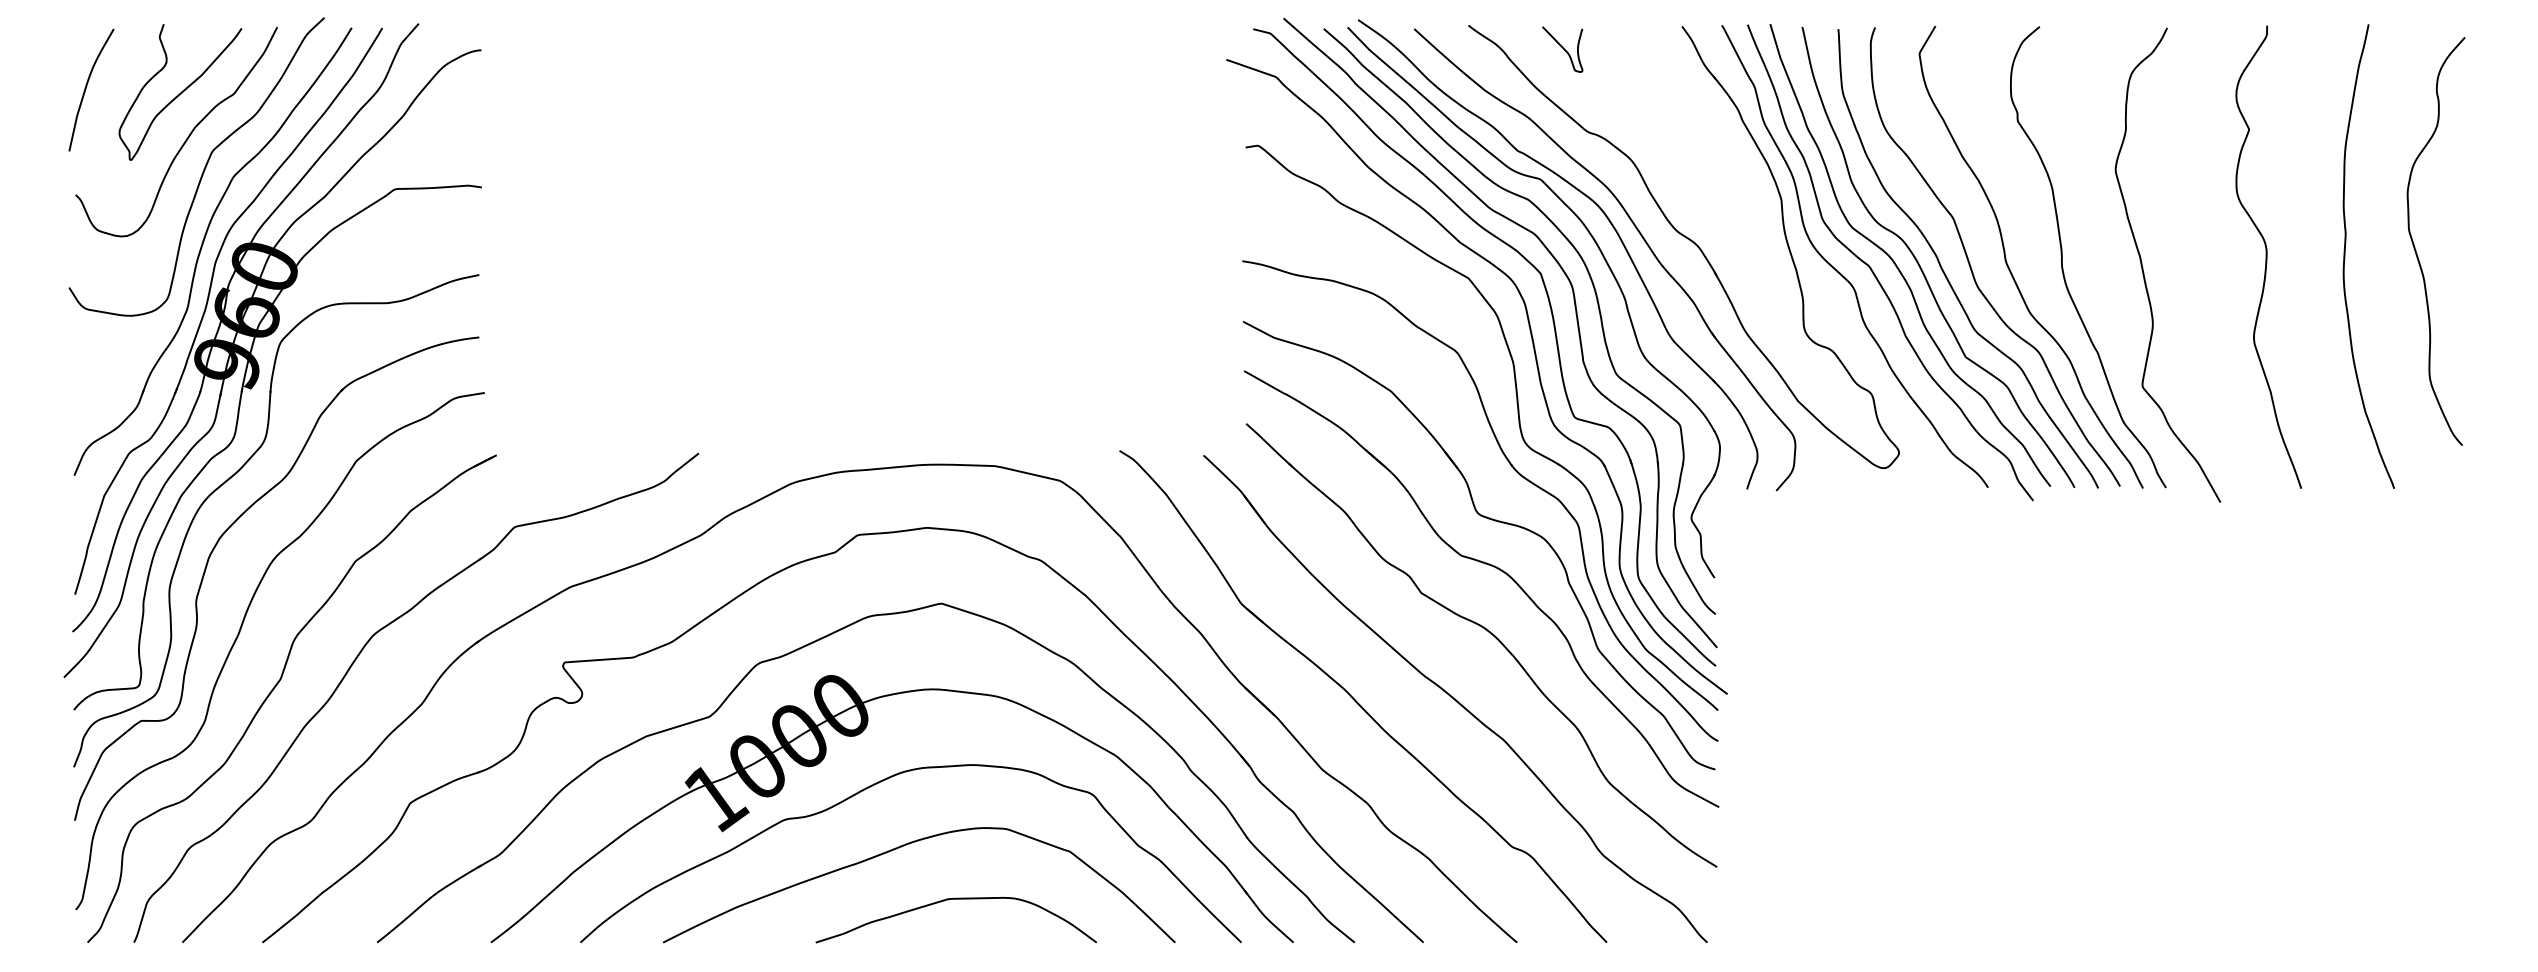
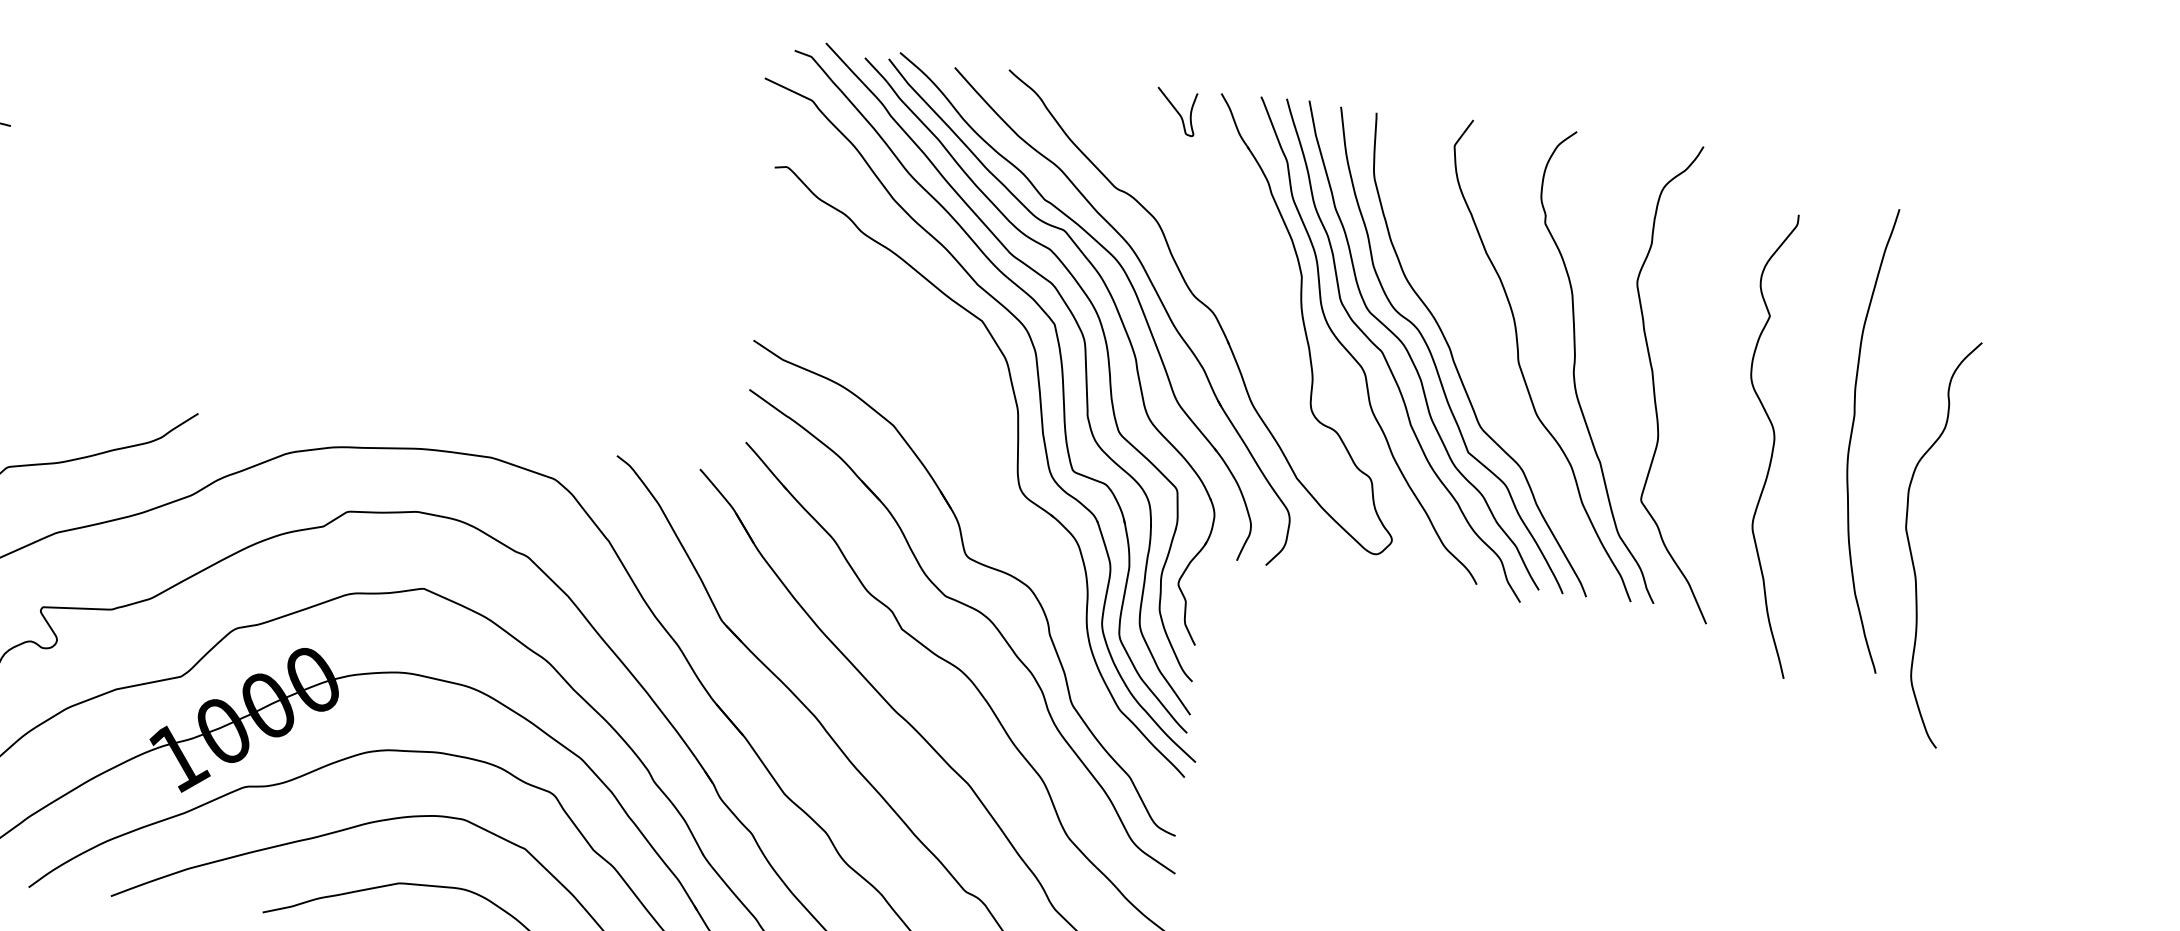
curve: (1562, 48) -> (1175, 110), moved
curve: (2415, 247) -> (1910, 546), moved
curve: (2267, 256) -> (1774, 444), moved
curve: (2345, 256) -> (1851, 437), moved
curve: (1970, 263) -> (1483, 359), removed
part: (1512, 468) -> (1005, 515), removed

